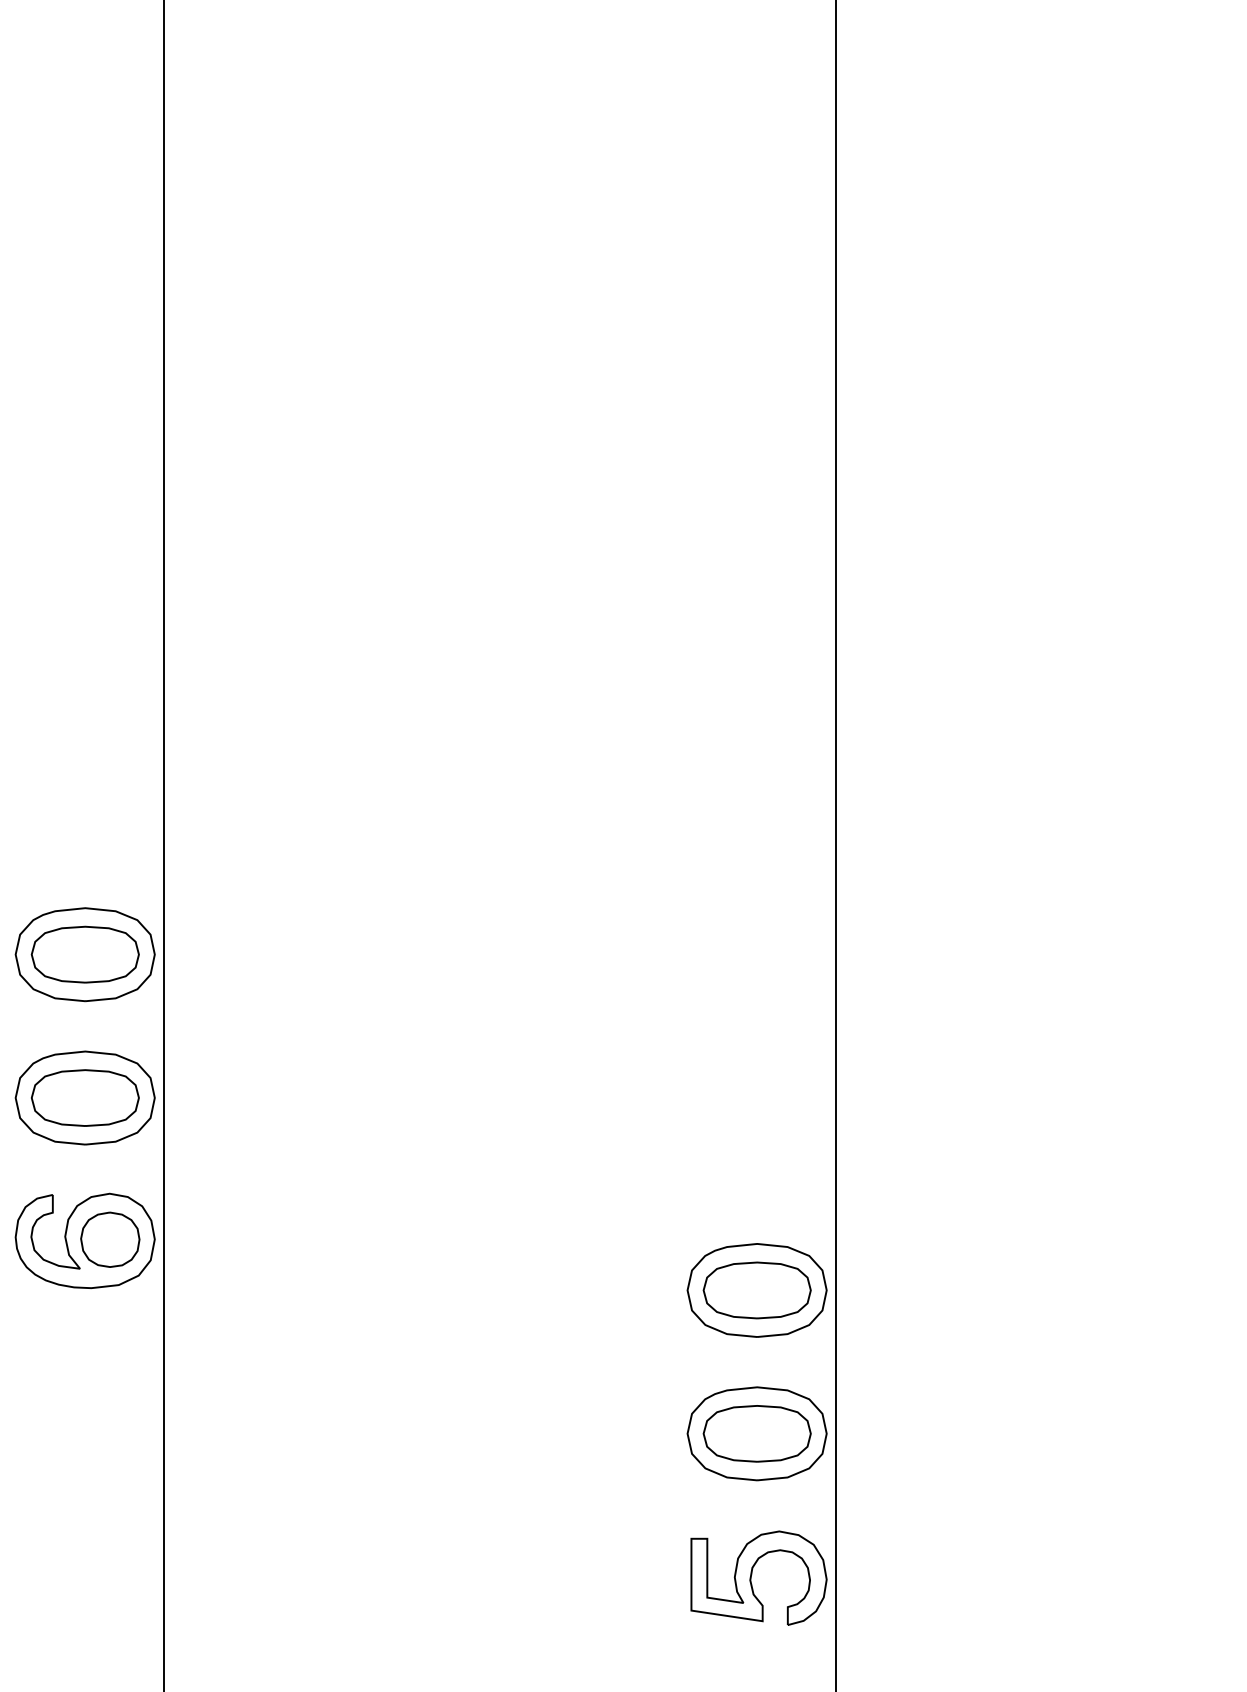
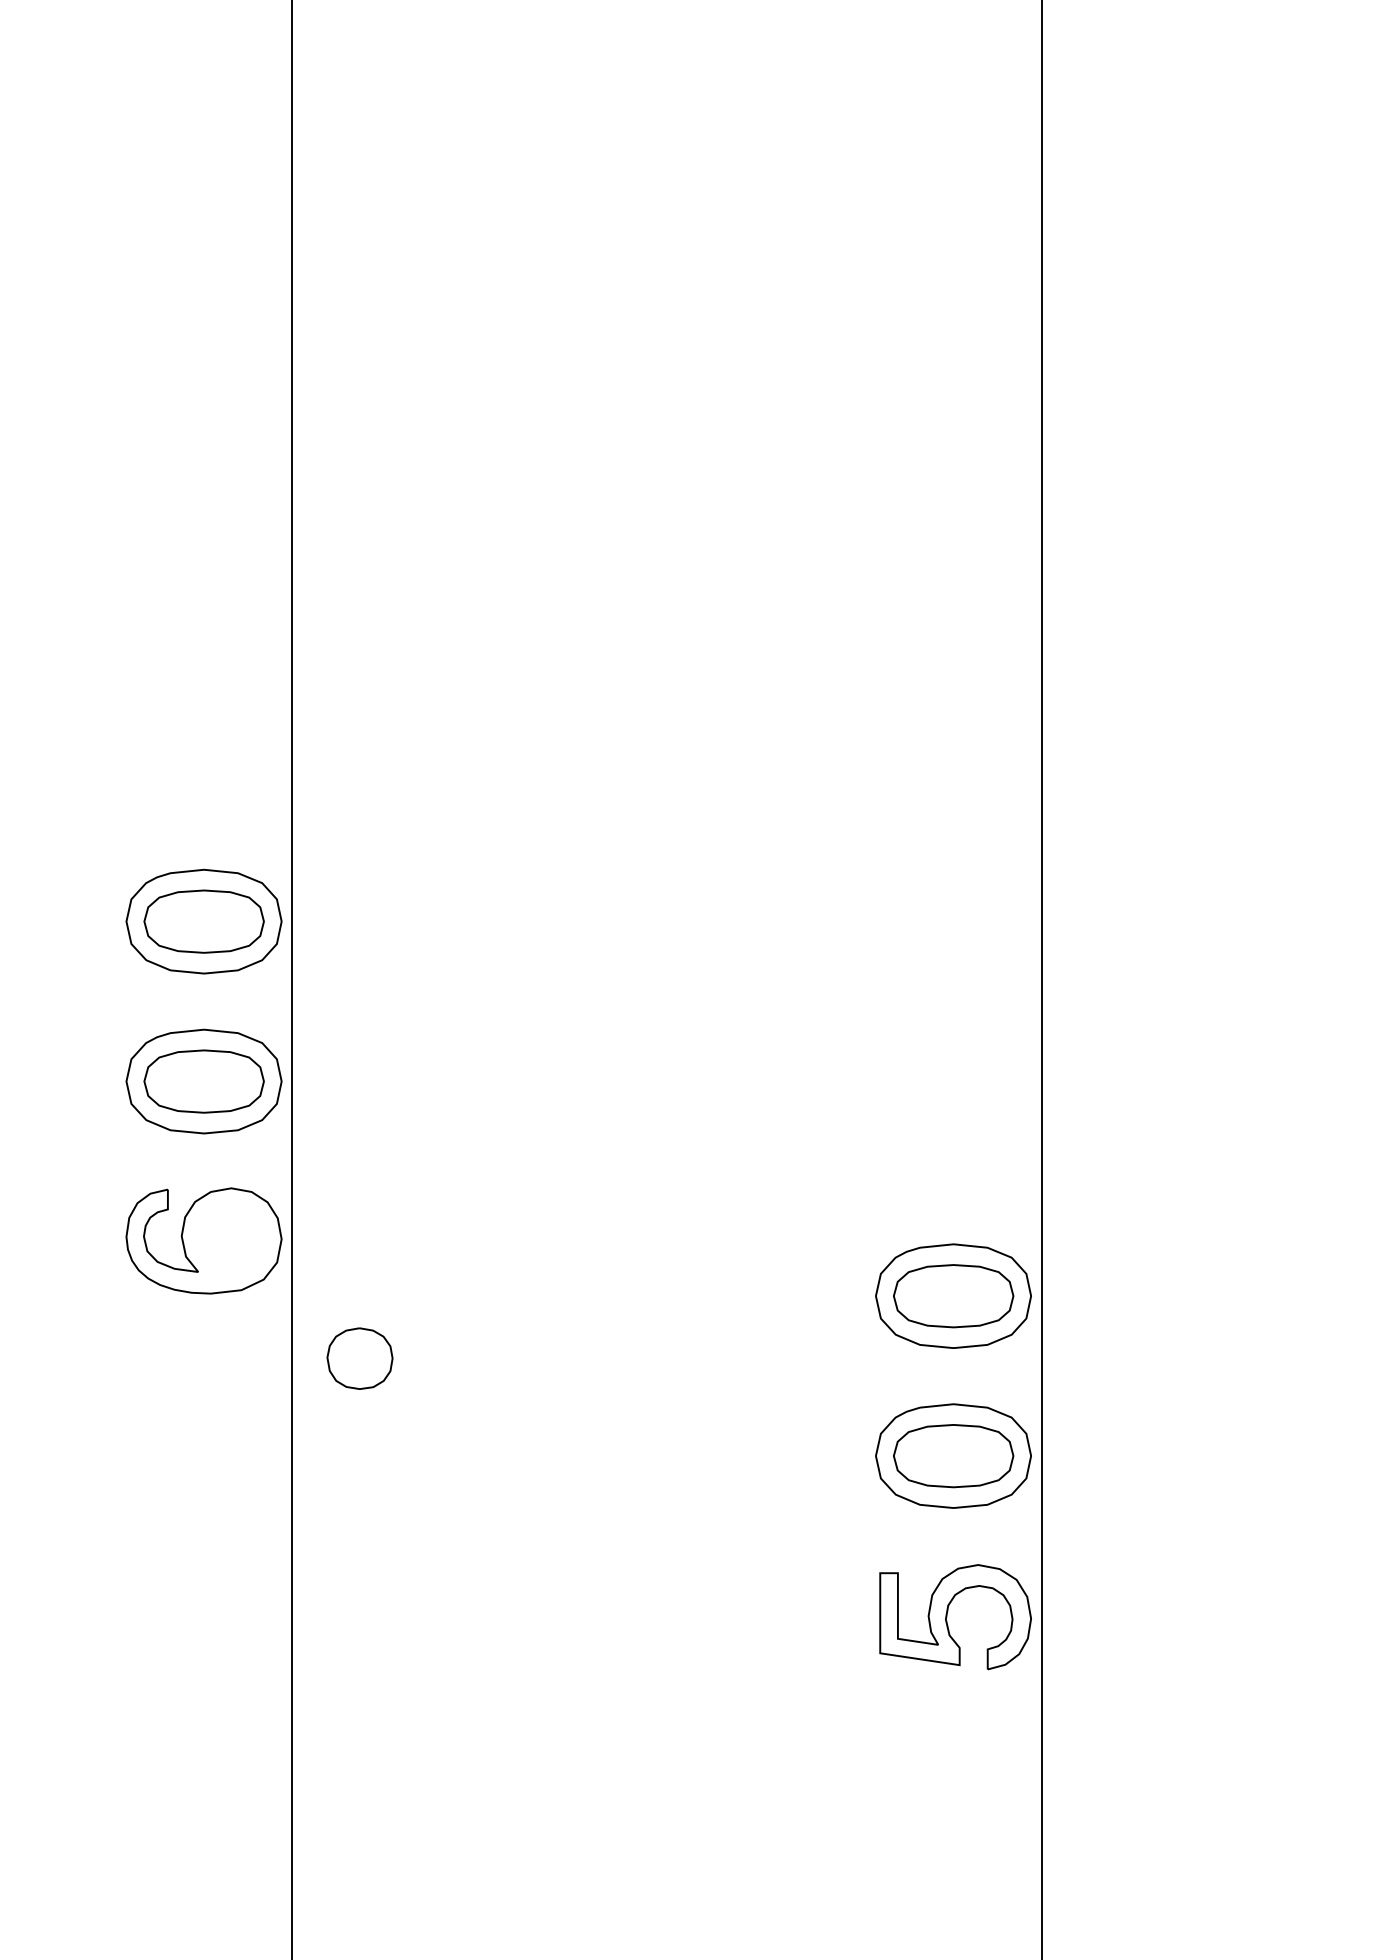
part: (109, 1239) -> (359, 1358), moved

